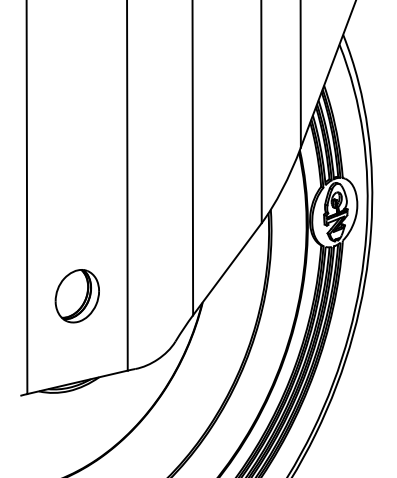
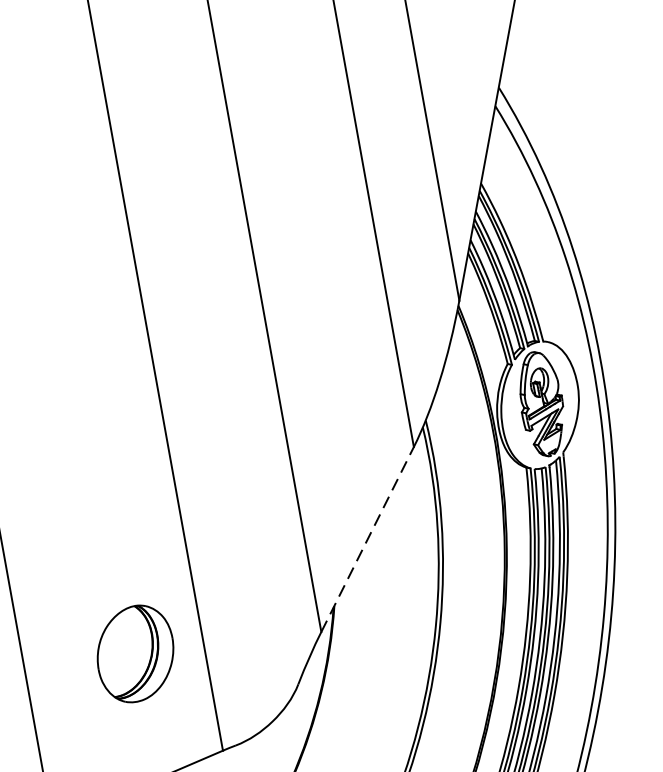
line: (227, 268) -> (367, 538), solid -> dashed
part: (76, 296) -> (134, 654), moved

